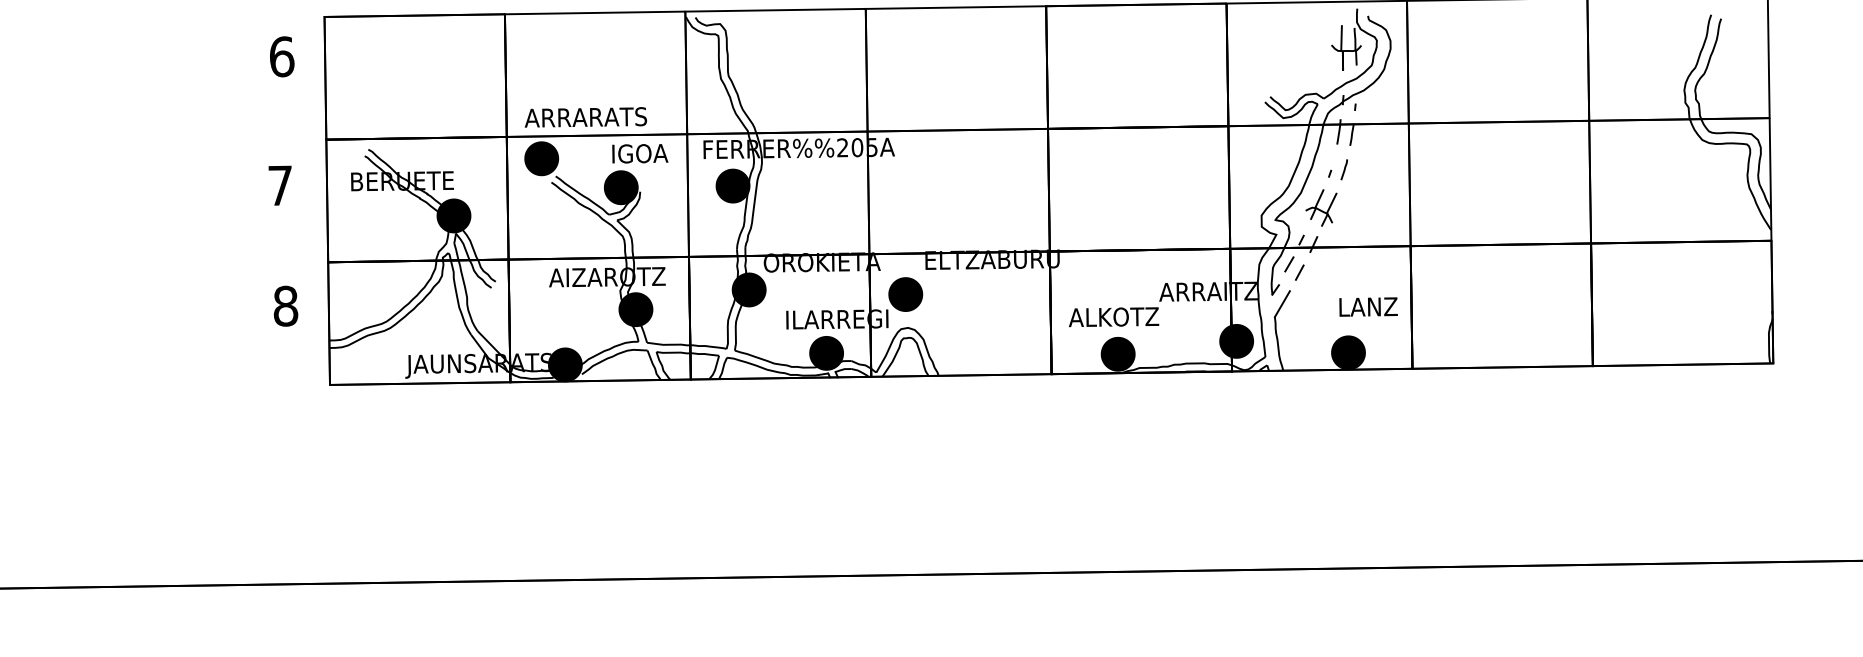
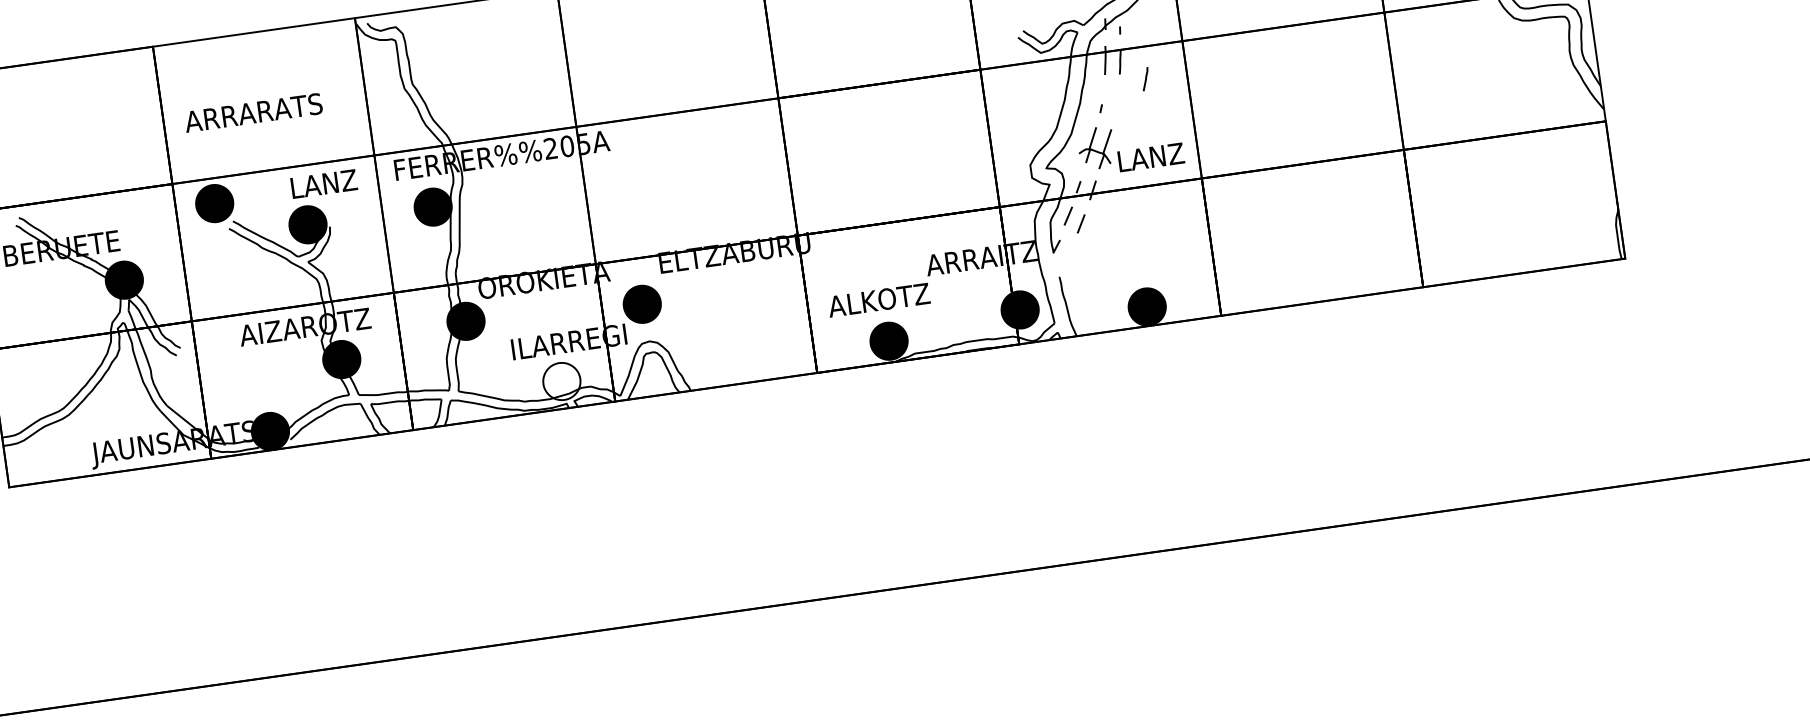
text: (585, 117) -> (253, 112), moved
text: (639, 153) -> (323, 183), IGOA -> LANZ
line: (1343, 169) -> (1144, 78), moved
line: (1281, 303) -> (1065, 261), removed
text: (1368, 306) -> (1151, 156), moved
fill: (826, 352) -> (561, 380), removed

